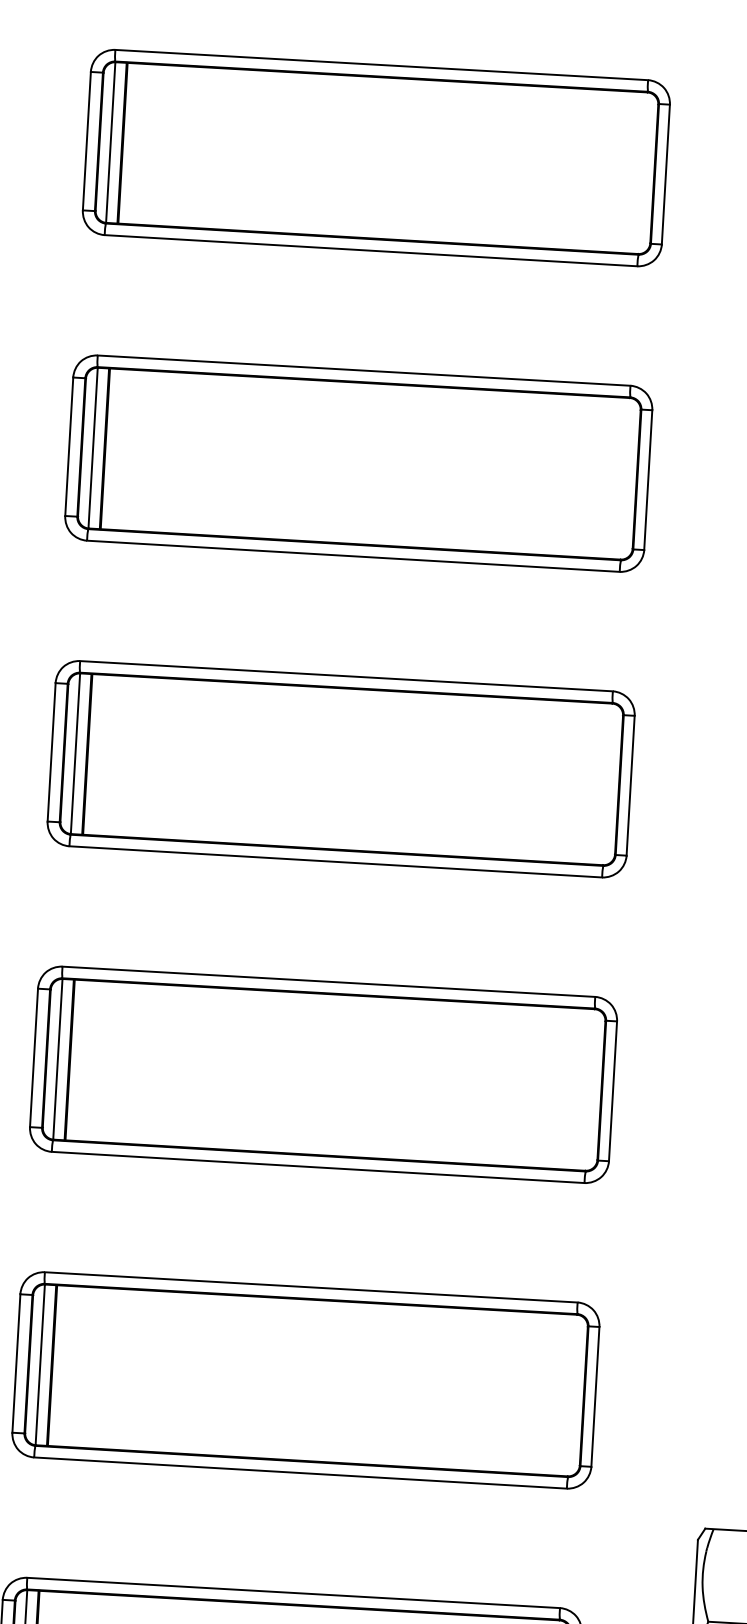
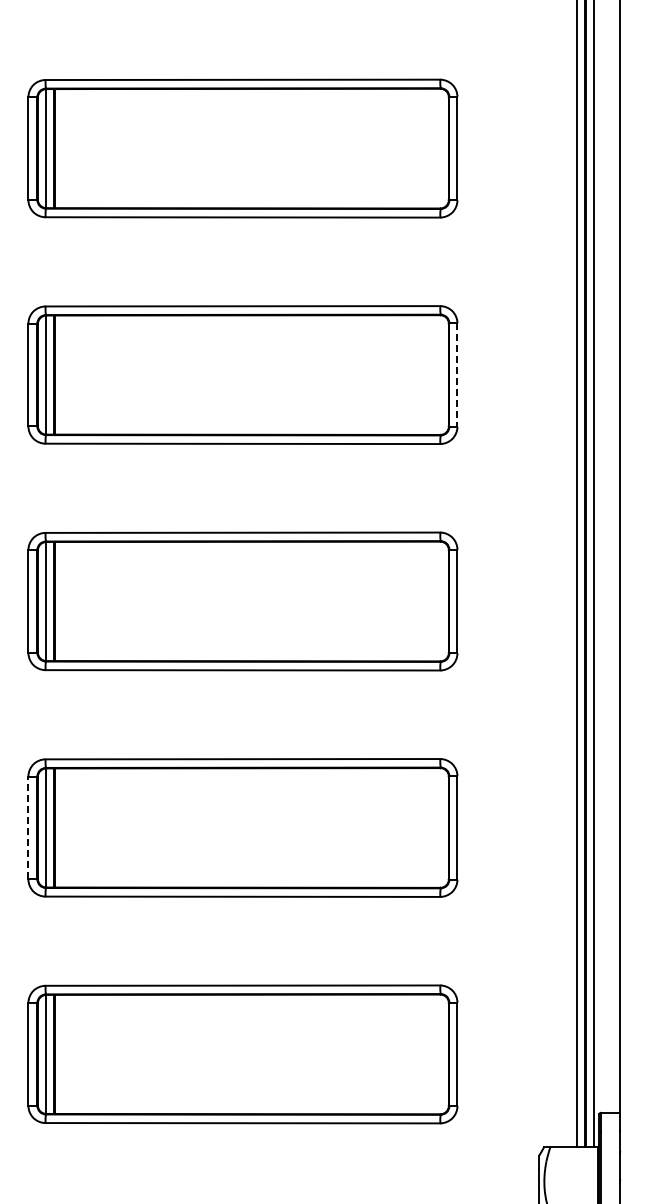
line: (648, 480) -> (457, 375), solid -> dashed
line: (34, 1057) -> (28, 827), solid -> dashed

